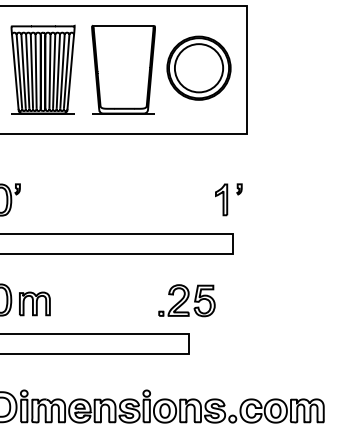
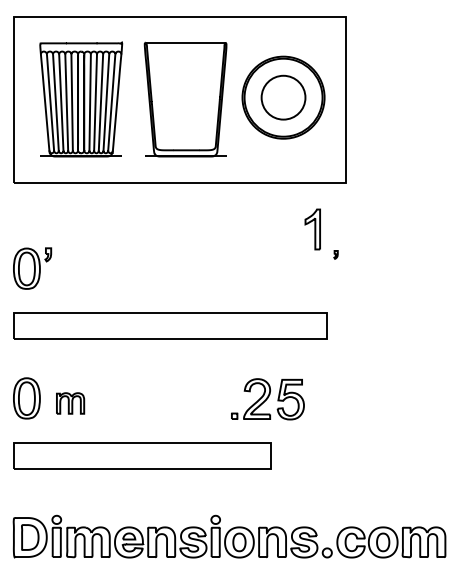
circle: (198, 68) -> (283, 97), size x0.7
part: (239, 189) -> (335, 254), size x0.6
part: (221, 199) -> (312, 229), moved
part: (34, 303) -> (70, 403), size x0.7

